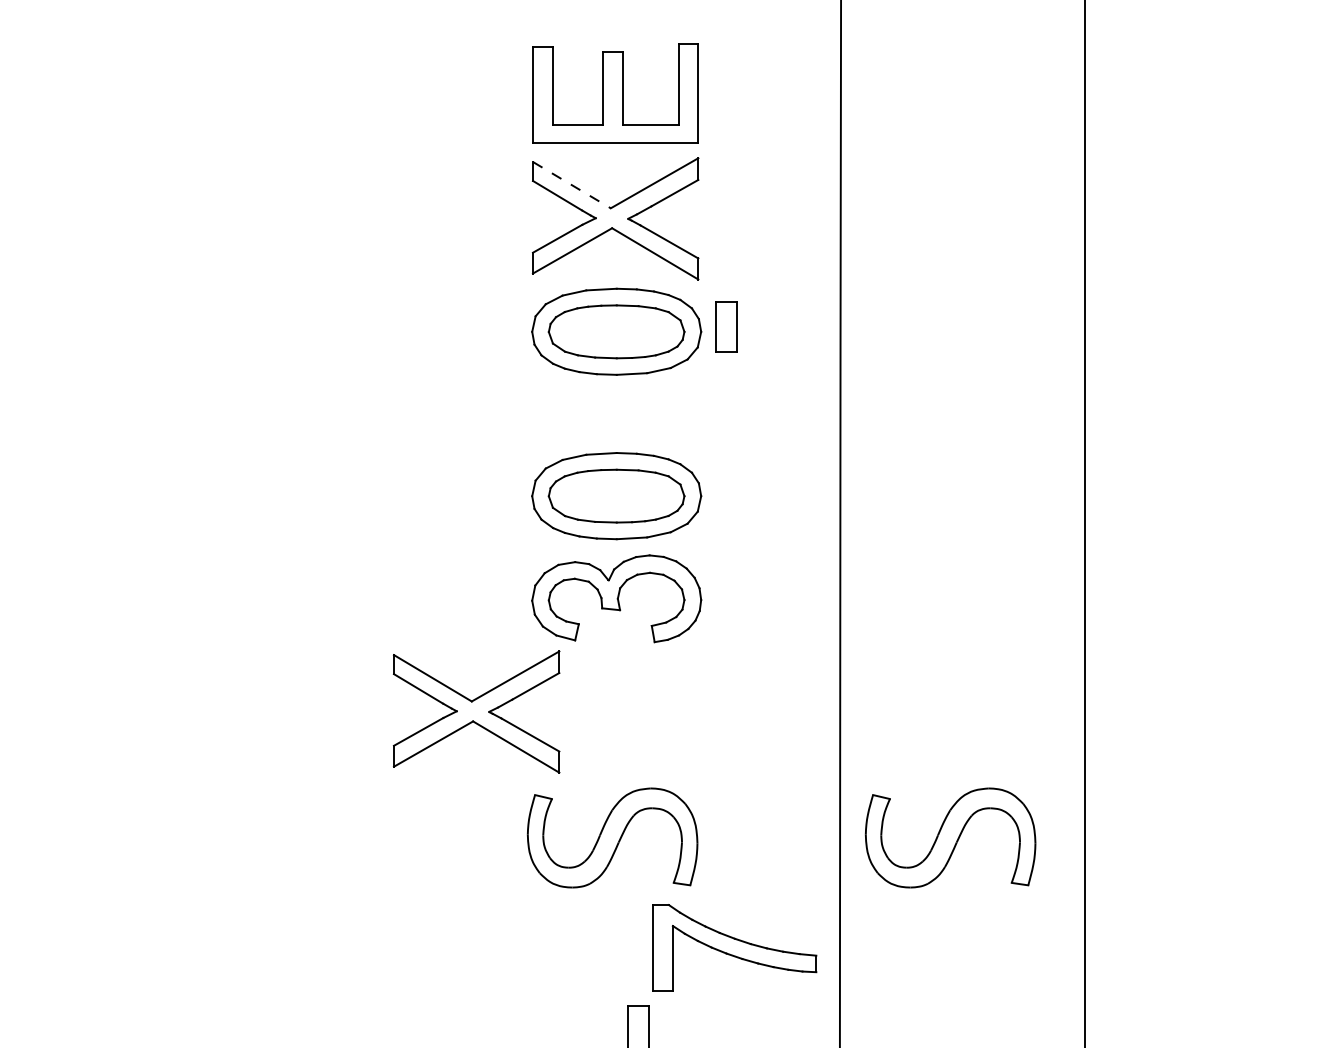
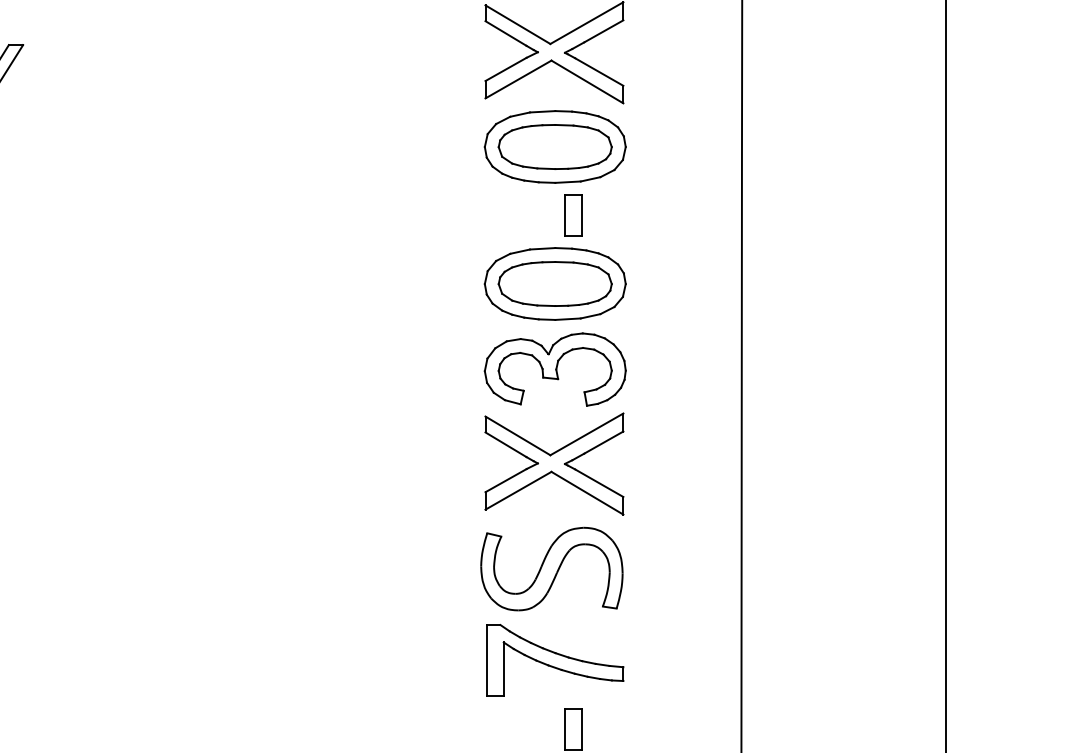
line: (572, 185) -> (518, 24), dashed -> solid
part: (726, 326) -> (573, 215), moved
part: (476, 711) -> (554, 463), moved
part: (950, 837) -> (833, 568), removed
part: (734, 947) -> (555, 660), moved

